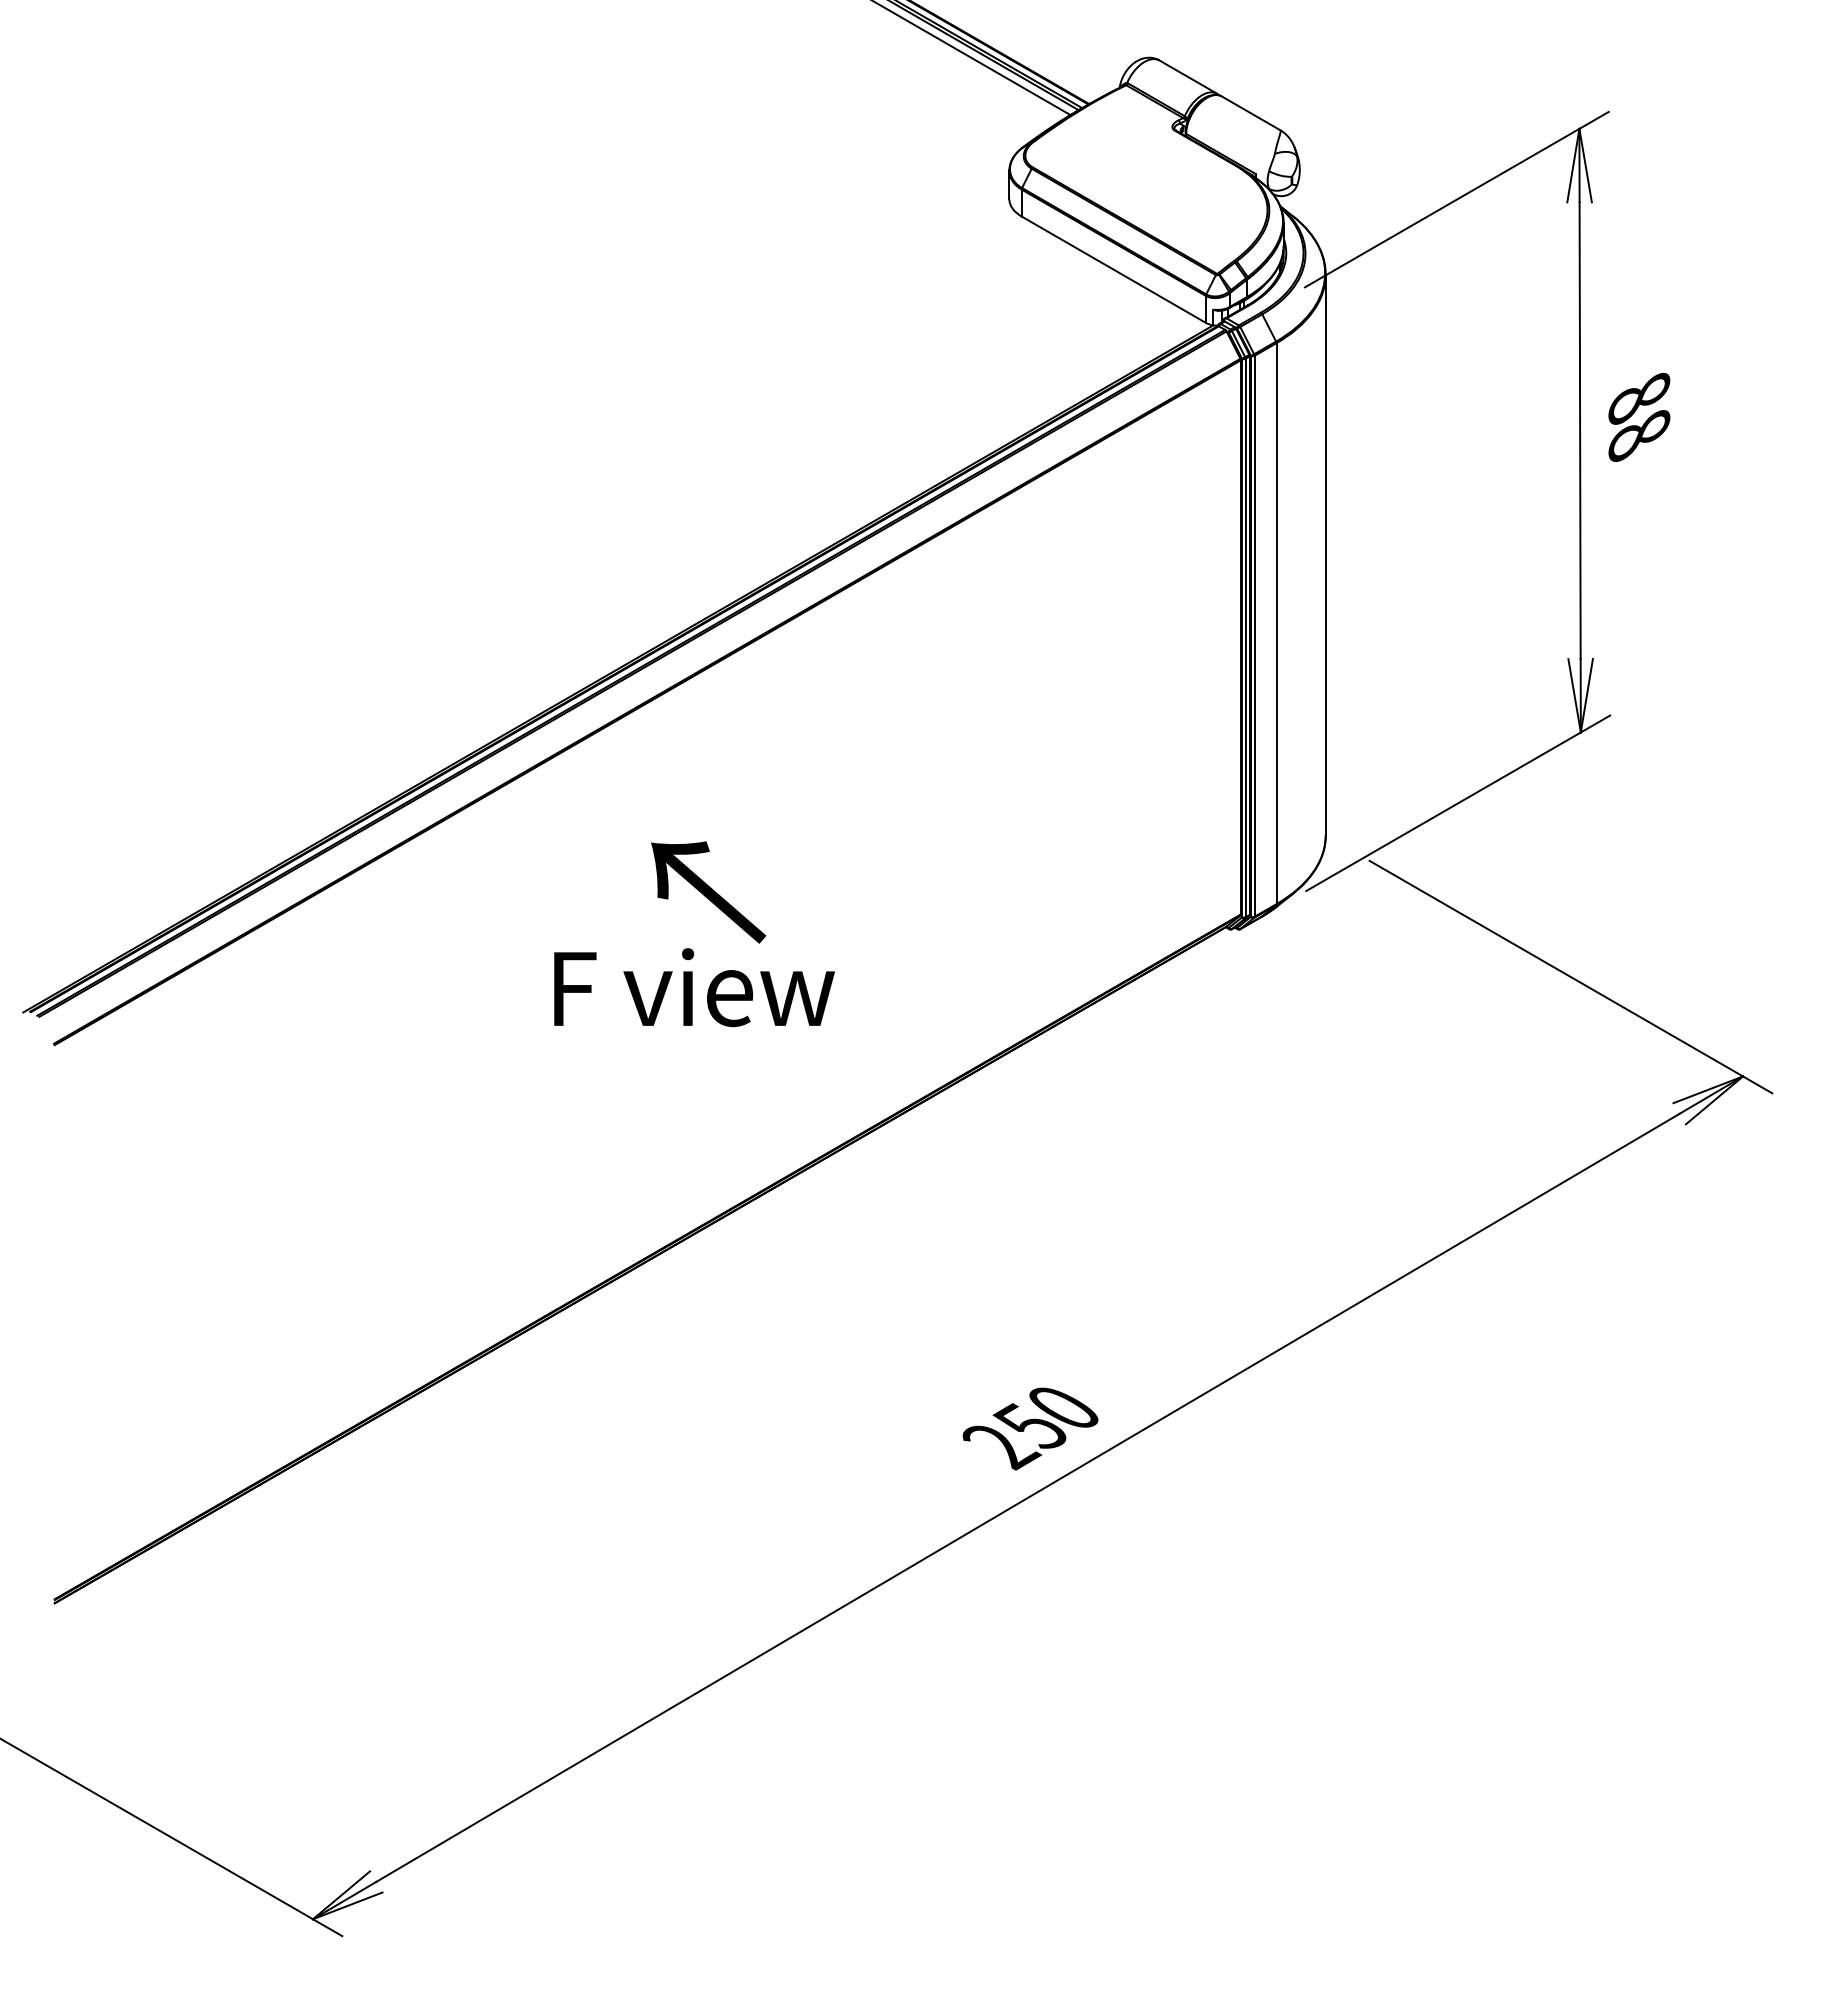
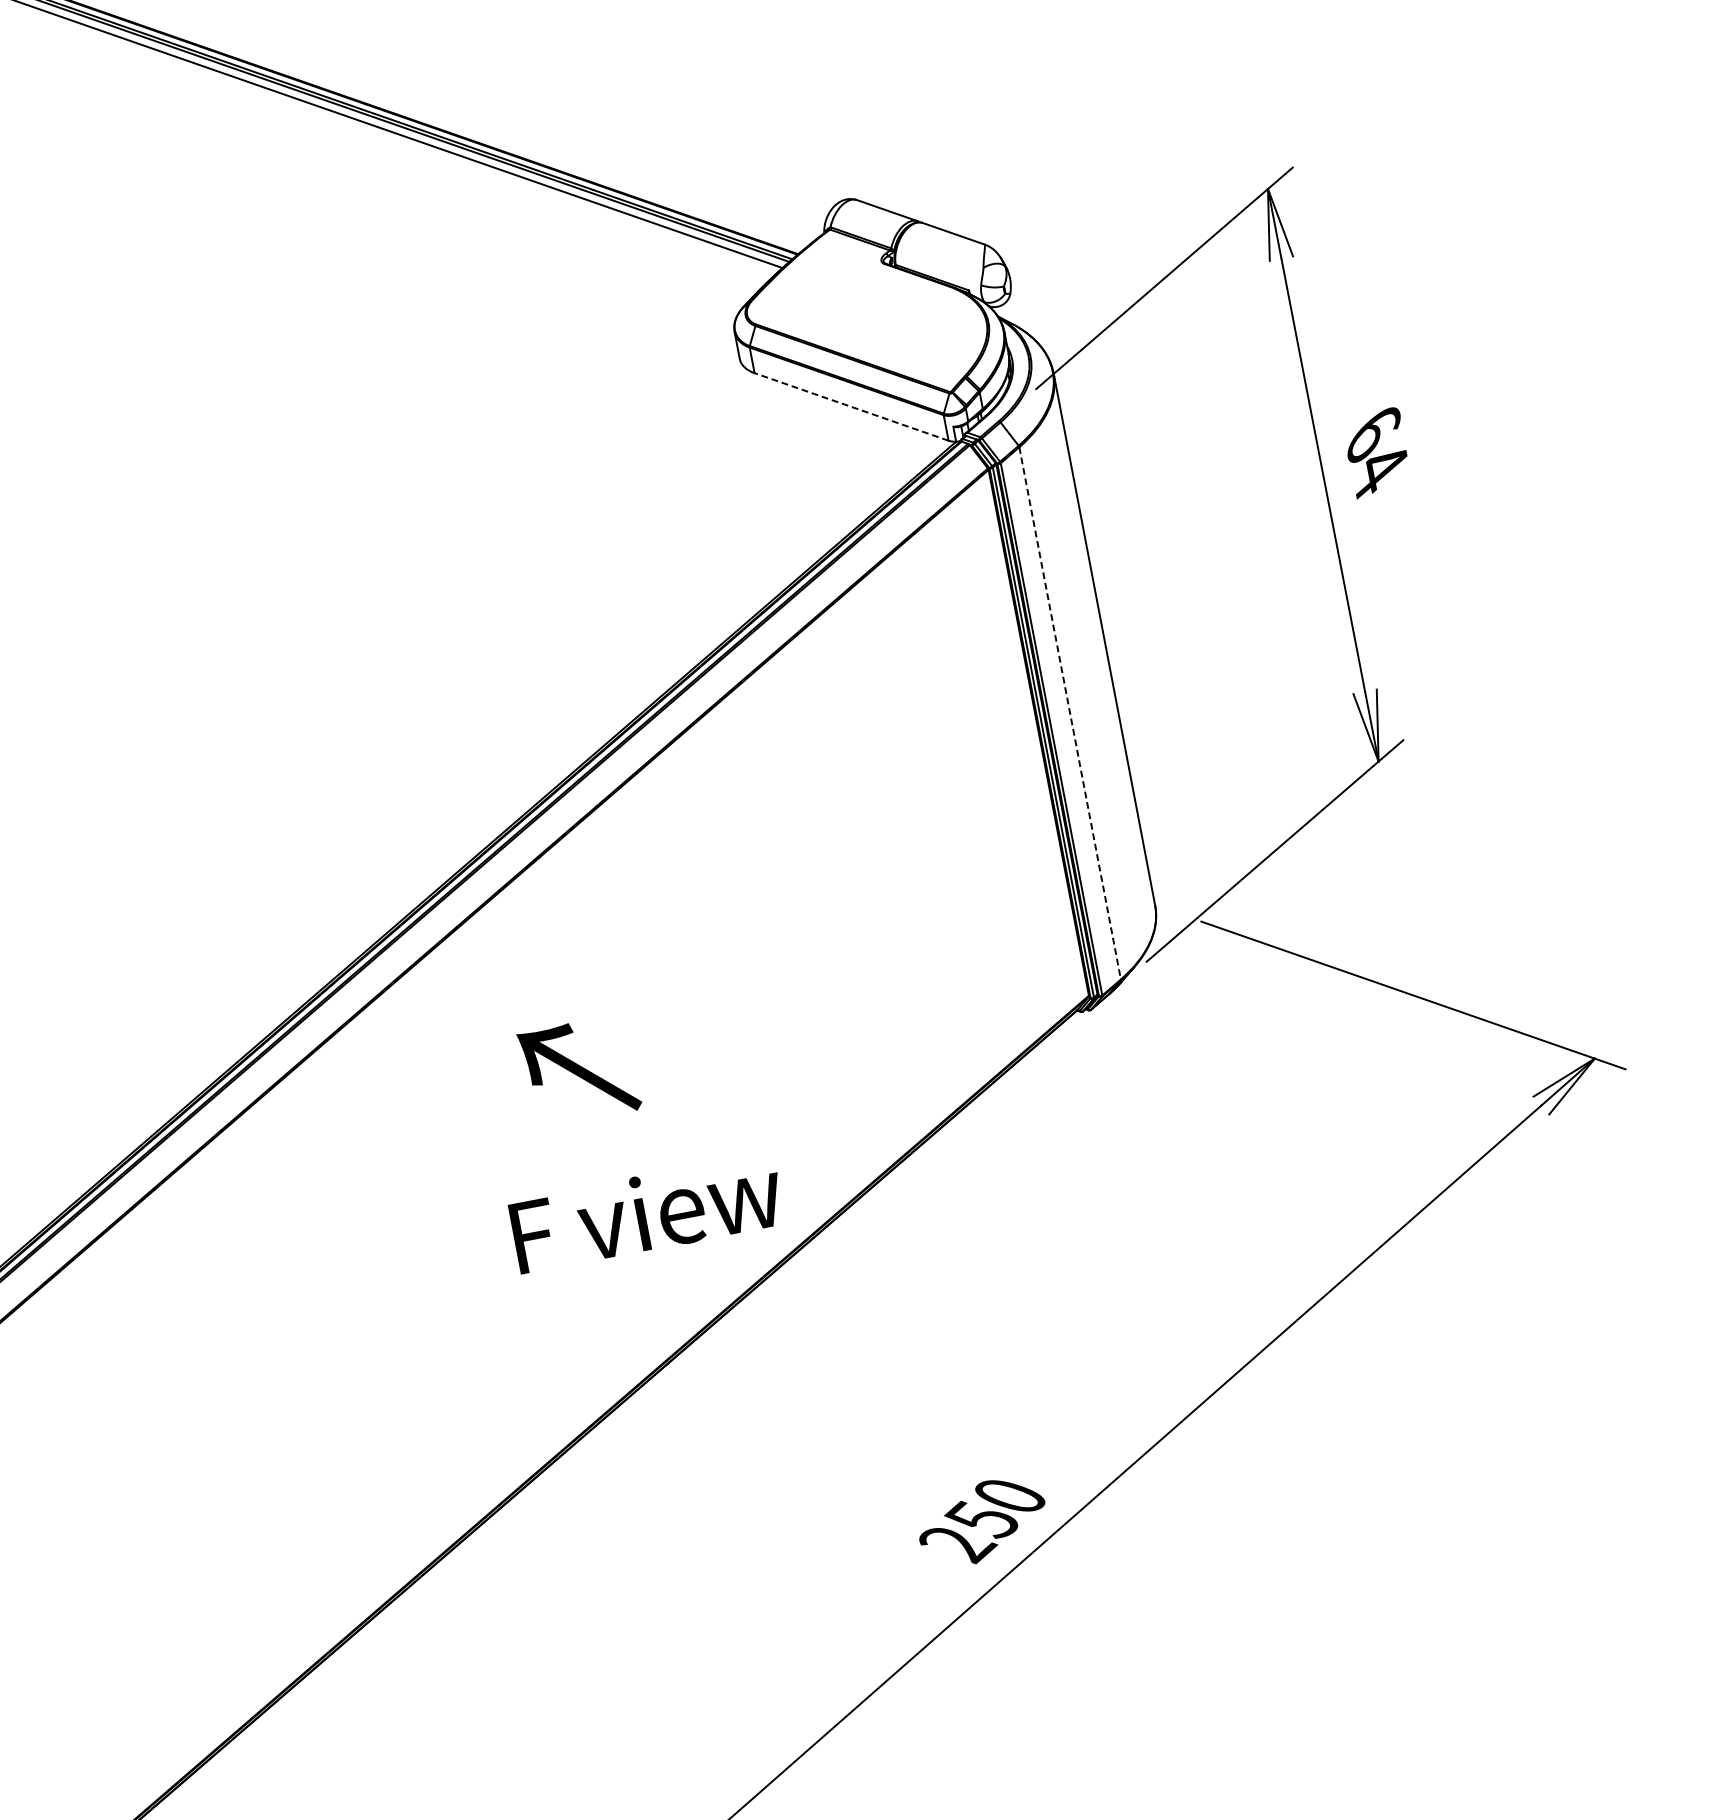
line: (1113, 269) -> (851, 406), solid -> dashed
text: (1639, 416) -> (1377, 451), 88 -> 64
line: (1276, 624) -> (1070, 714), solid -> dashed
text: (694, 987) -> (647, 1212), moved

